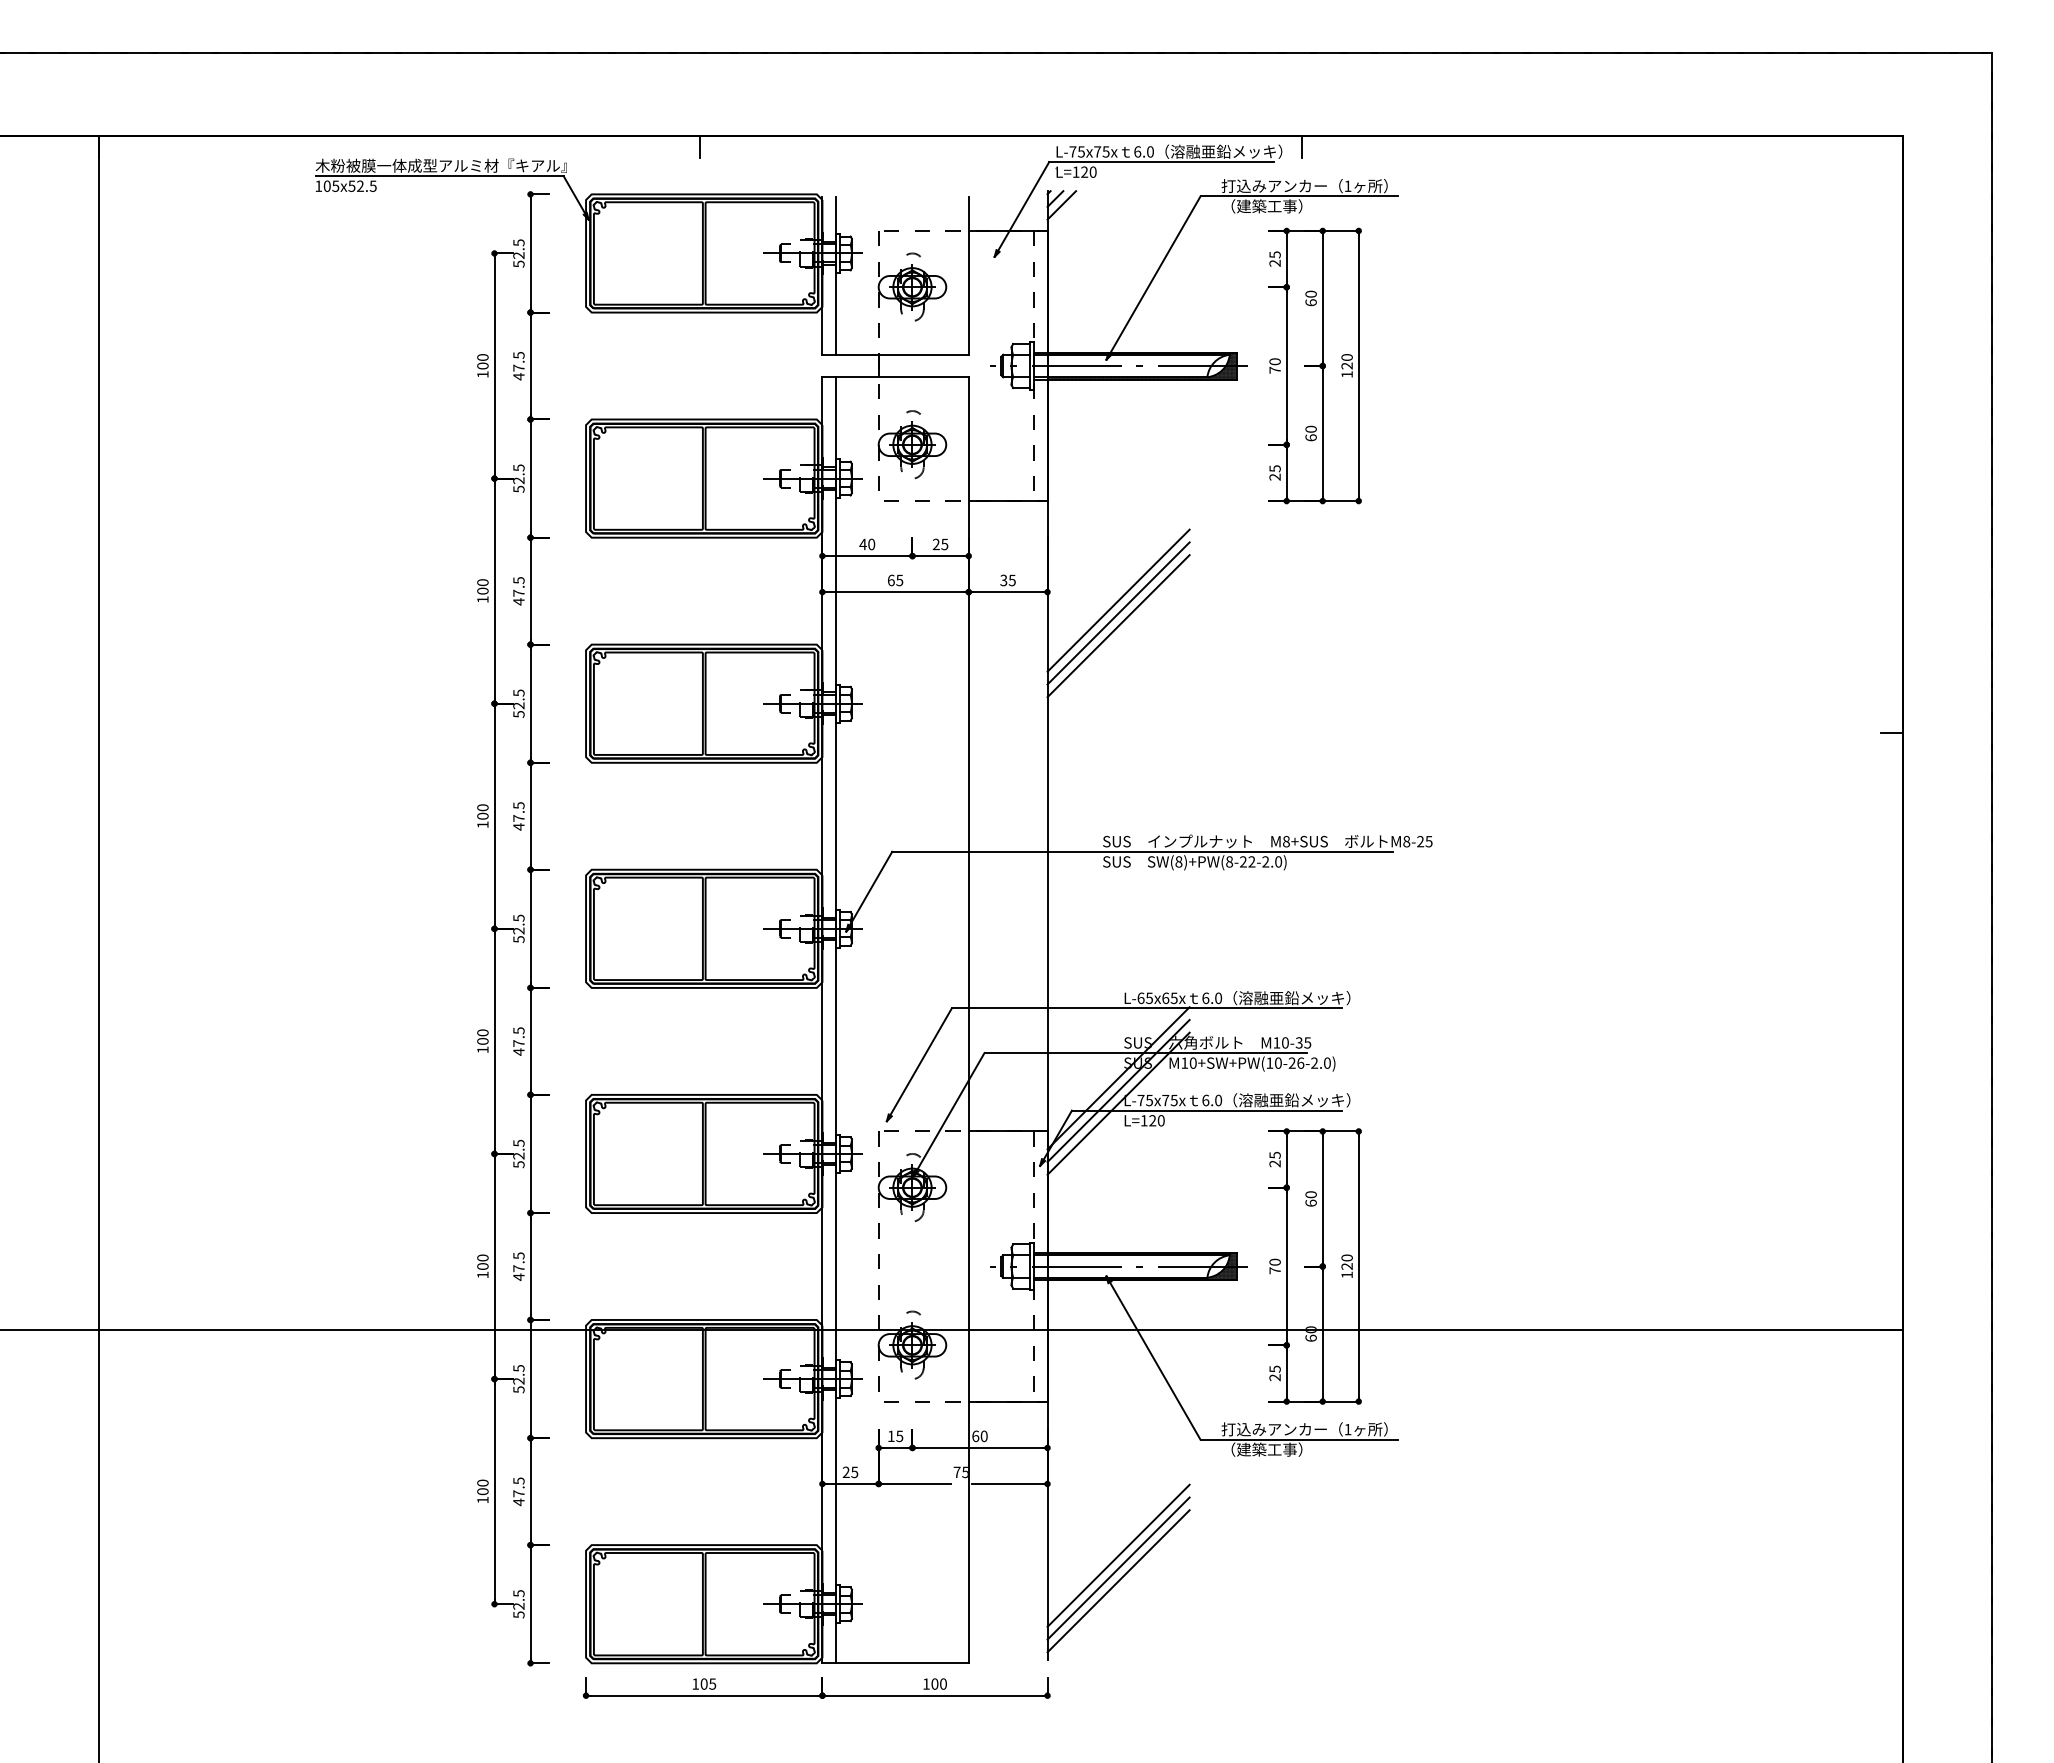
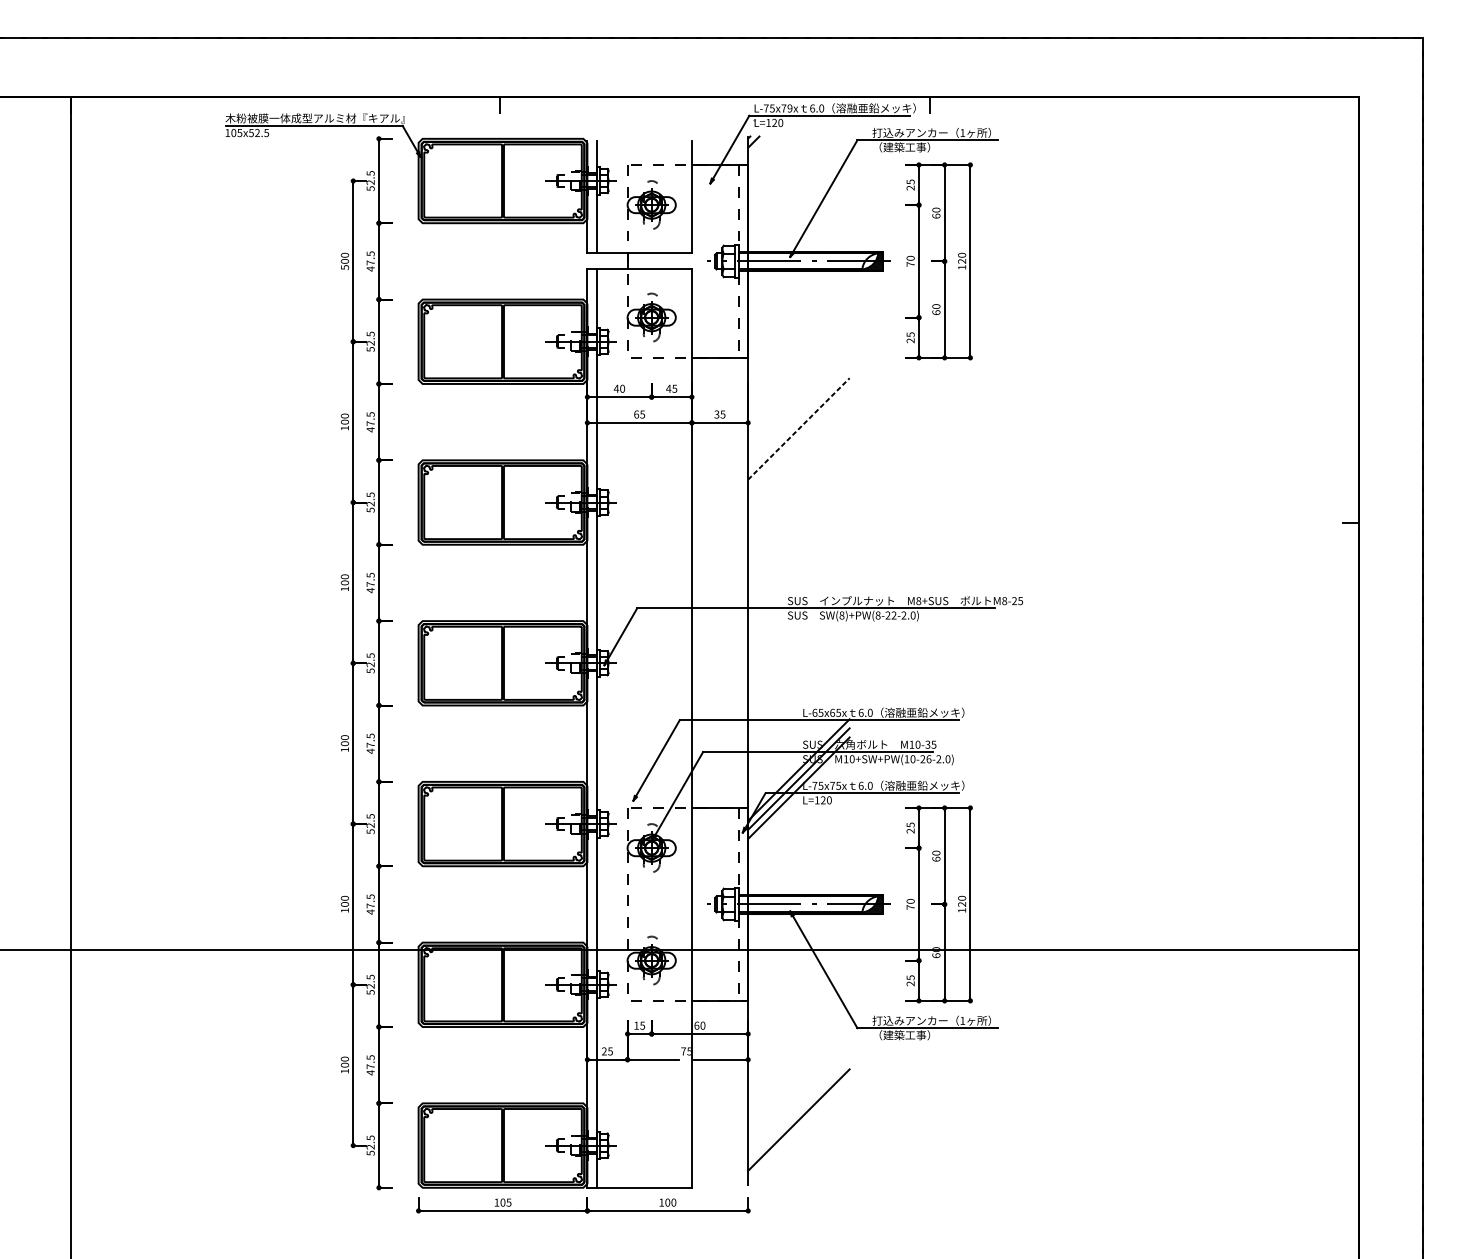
text: (1105, 151) -> (789, 108), L-75x75x -> L-75x79x
line: (1061, 205) -> (758, 146), removed
text: (482, 374) -> (344, 267), 100 -> 500
text: (936, 544) -> (668, 388), 25 -> 45
line: (1118, 600) -> (798, 428), solid -> dashed
line: (1118, 613) -> (798, 438), removed
line: (1118, 626) -> (798, 447), removed
line: (1118, 1555) -> (798, 1110), removed
line: (1118, 1581) -> (798, 1129), removed

